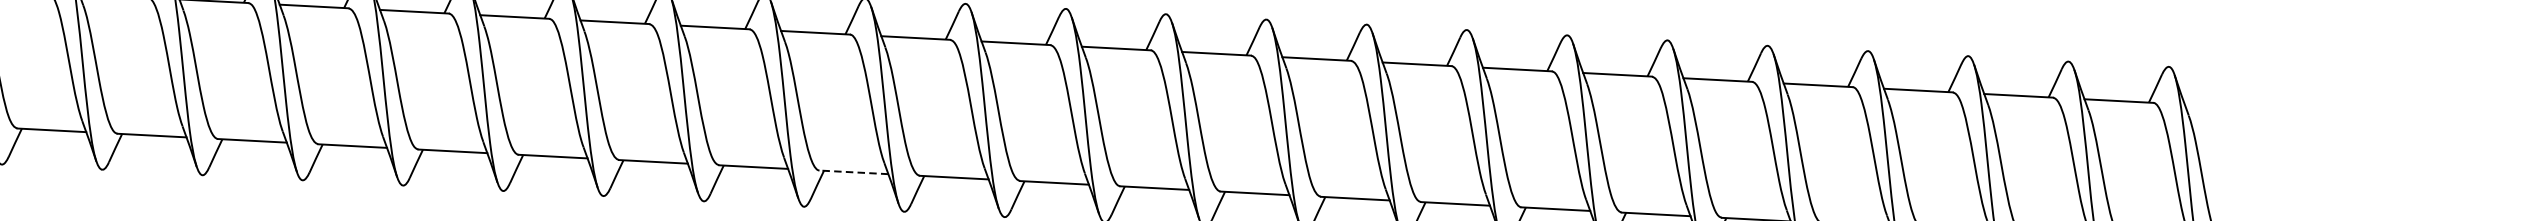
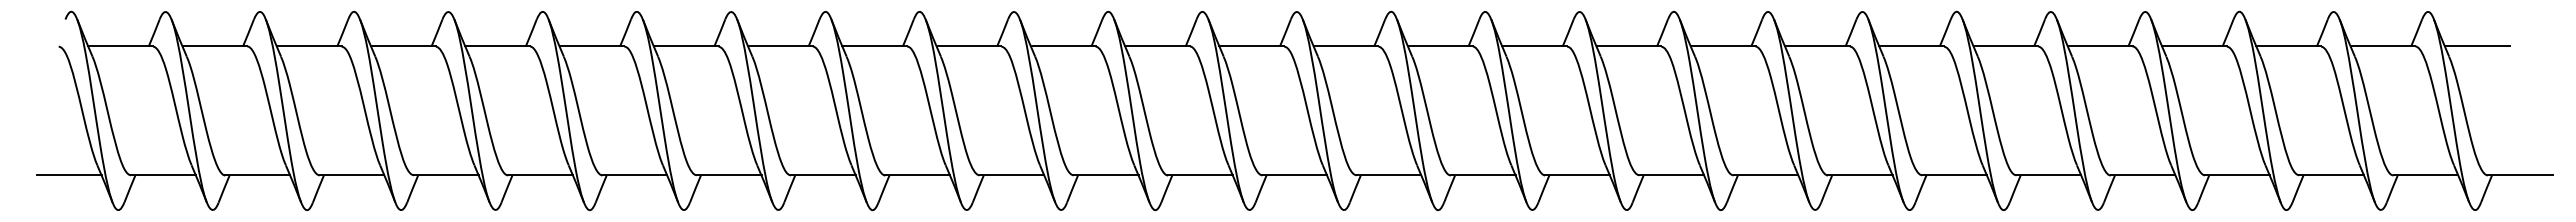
line: (2218, 106) -> (2476, 46), added
line: (852, 172) -> (1199, 175), dashed -> solid

